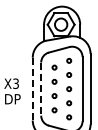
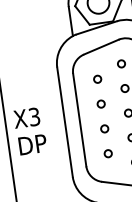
line: (32, 89) -> (64, 122), dashed -> solid
line: (41, 89) -> (80, 120), dashed -> solid

